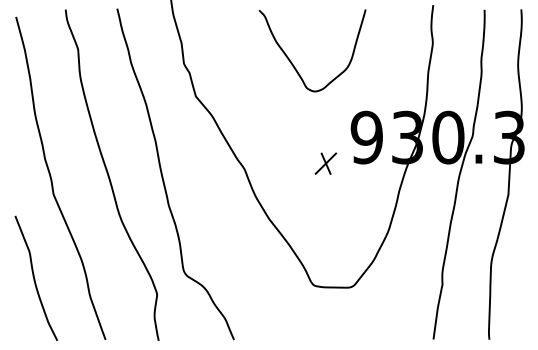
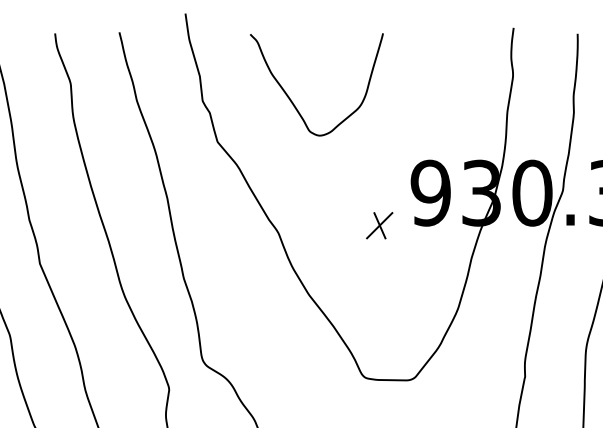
curve: (292, 62) -> (291, 99), moved

